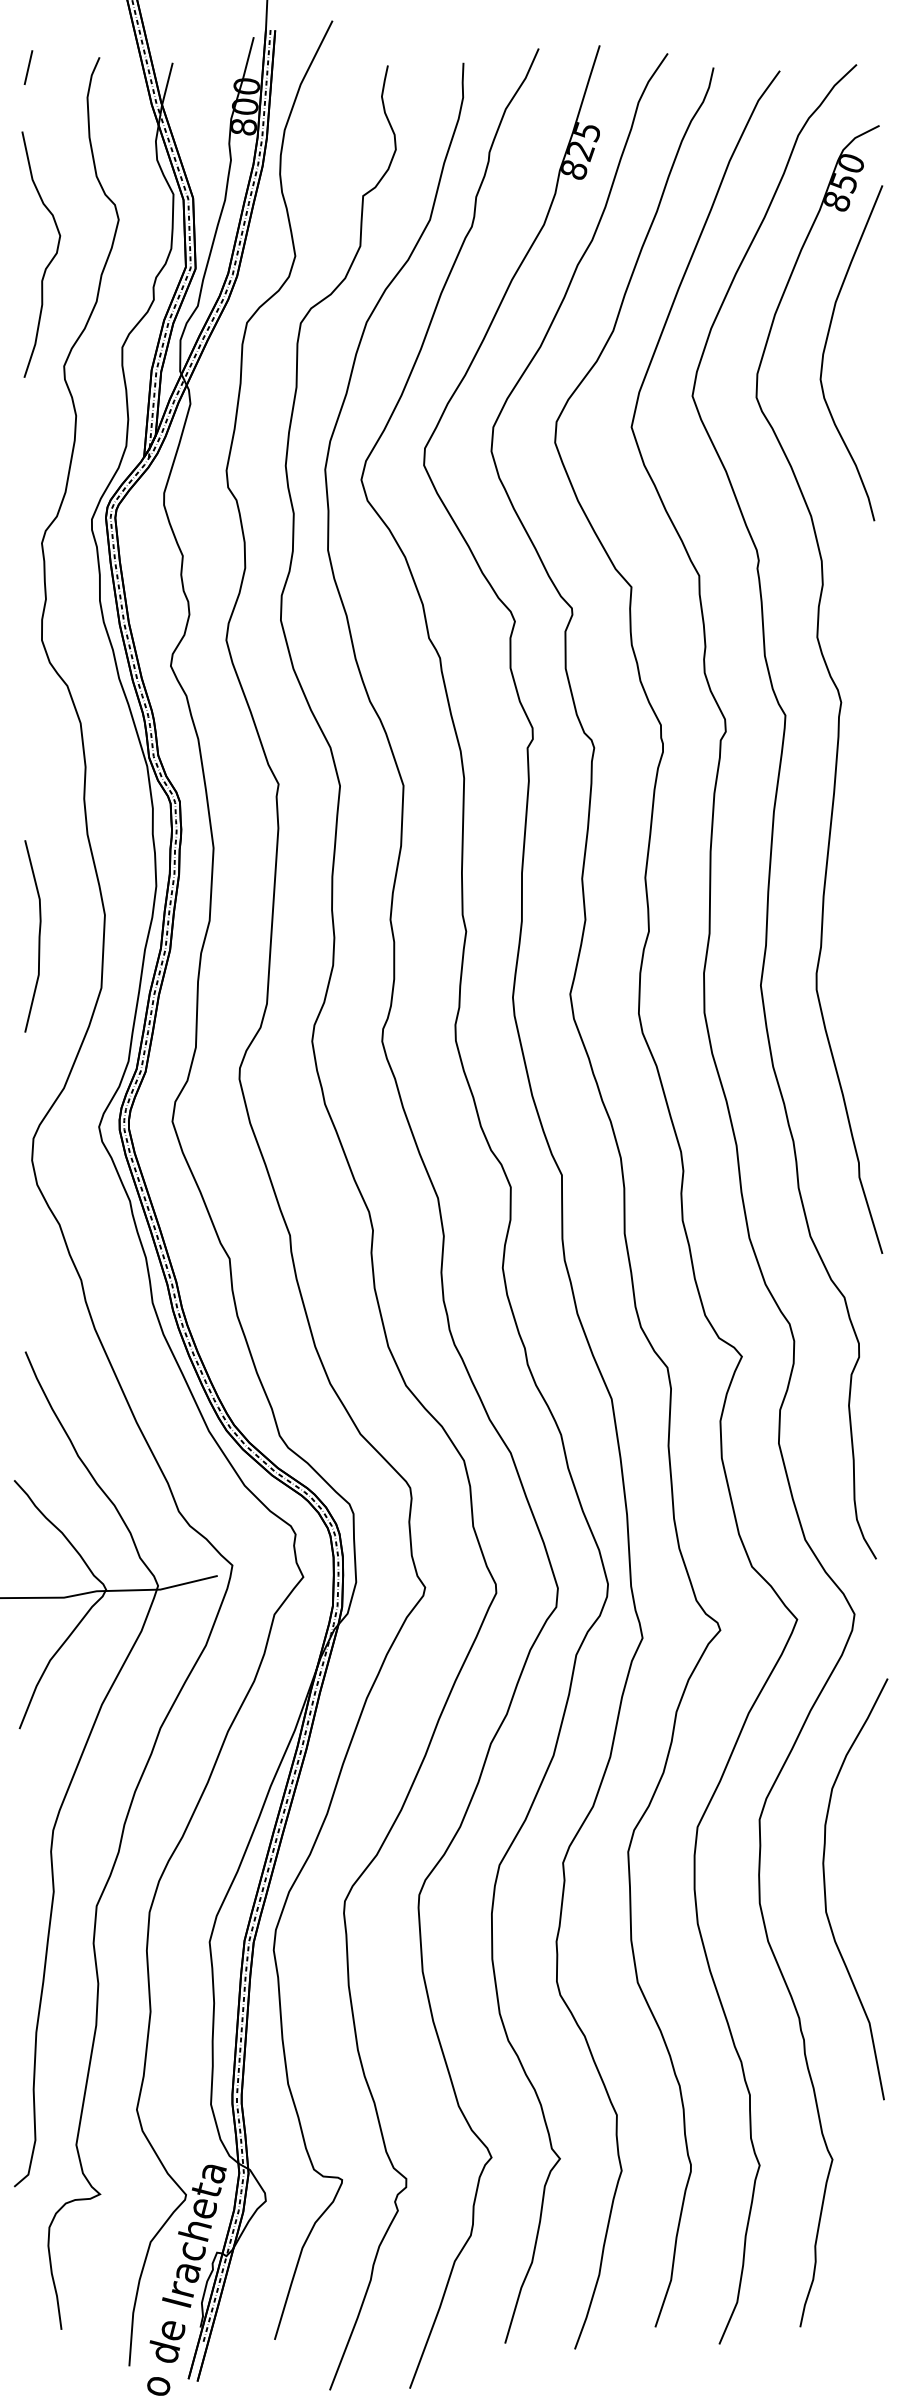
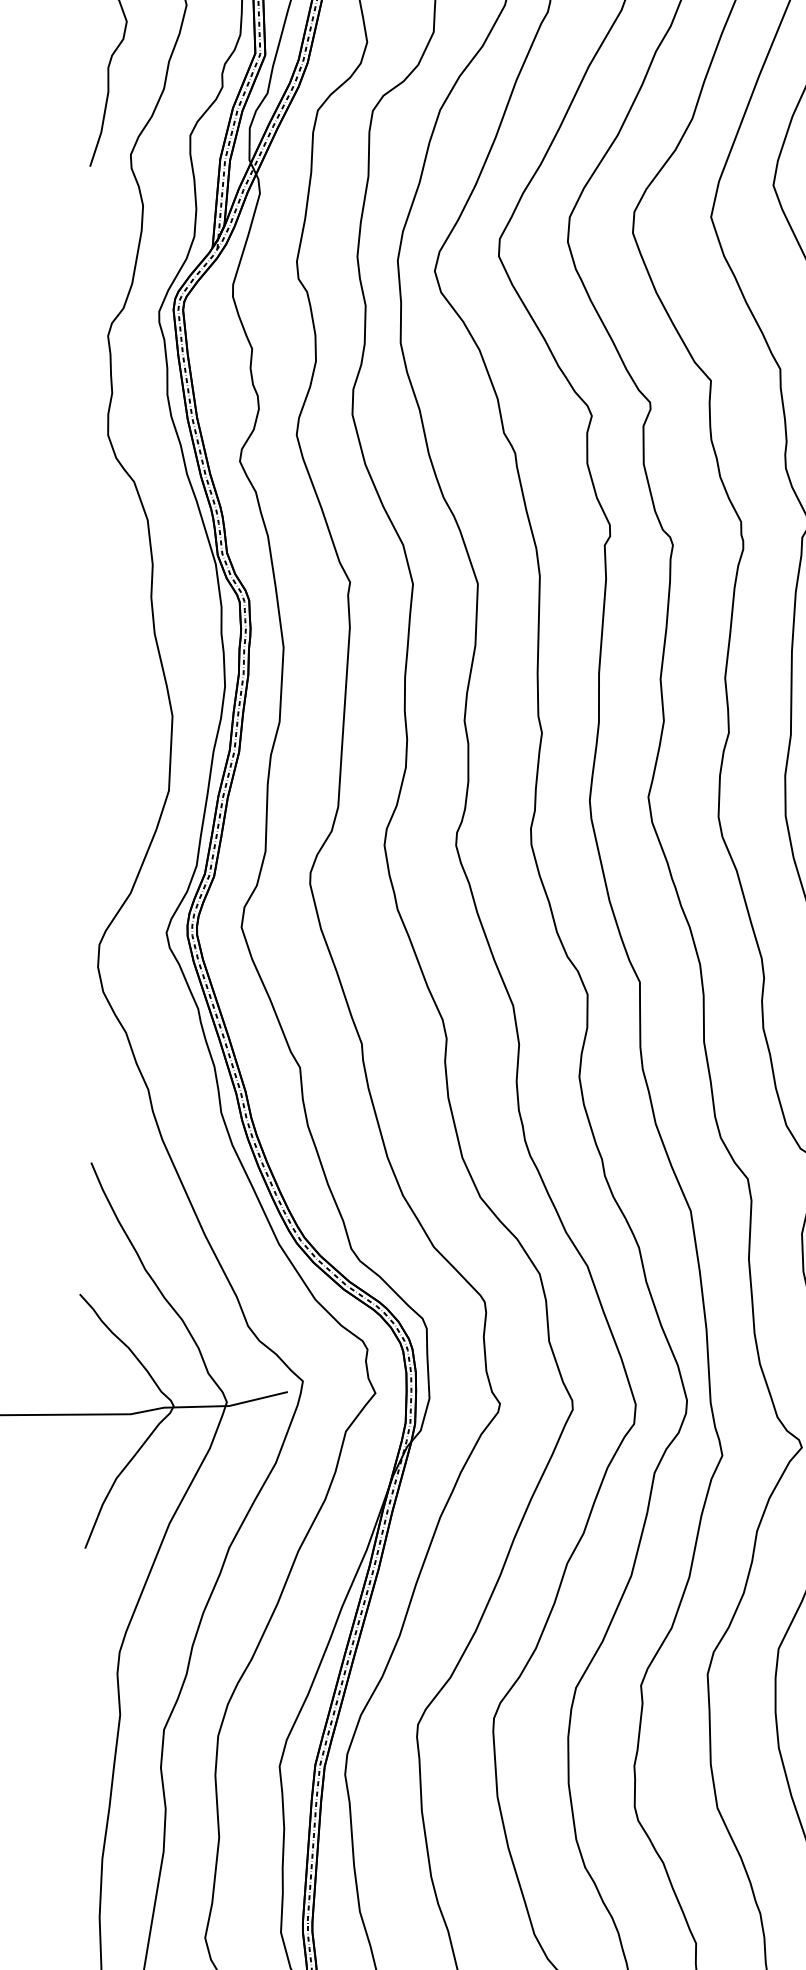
curve: (38, 936) -> (104, 738), removed

